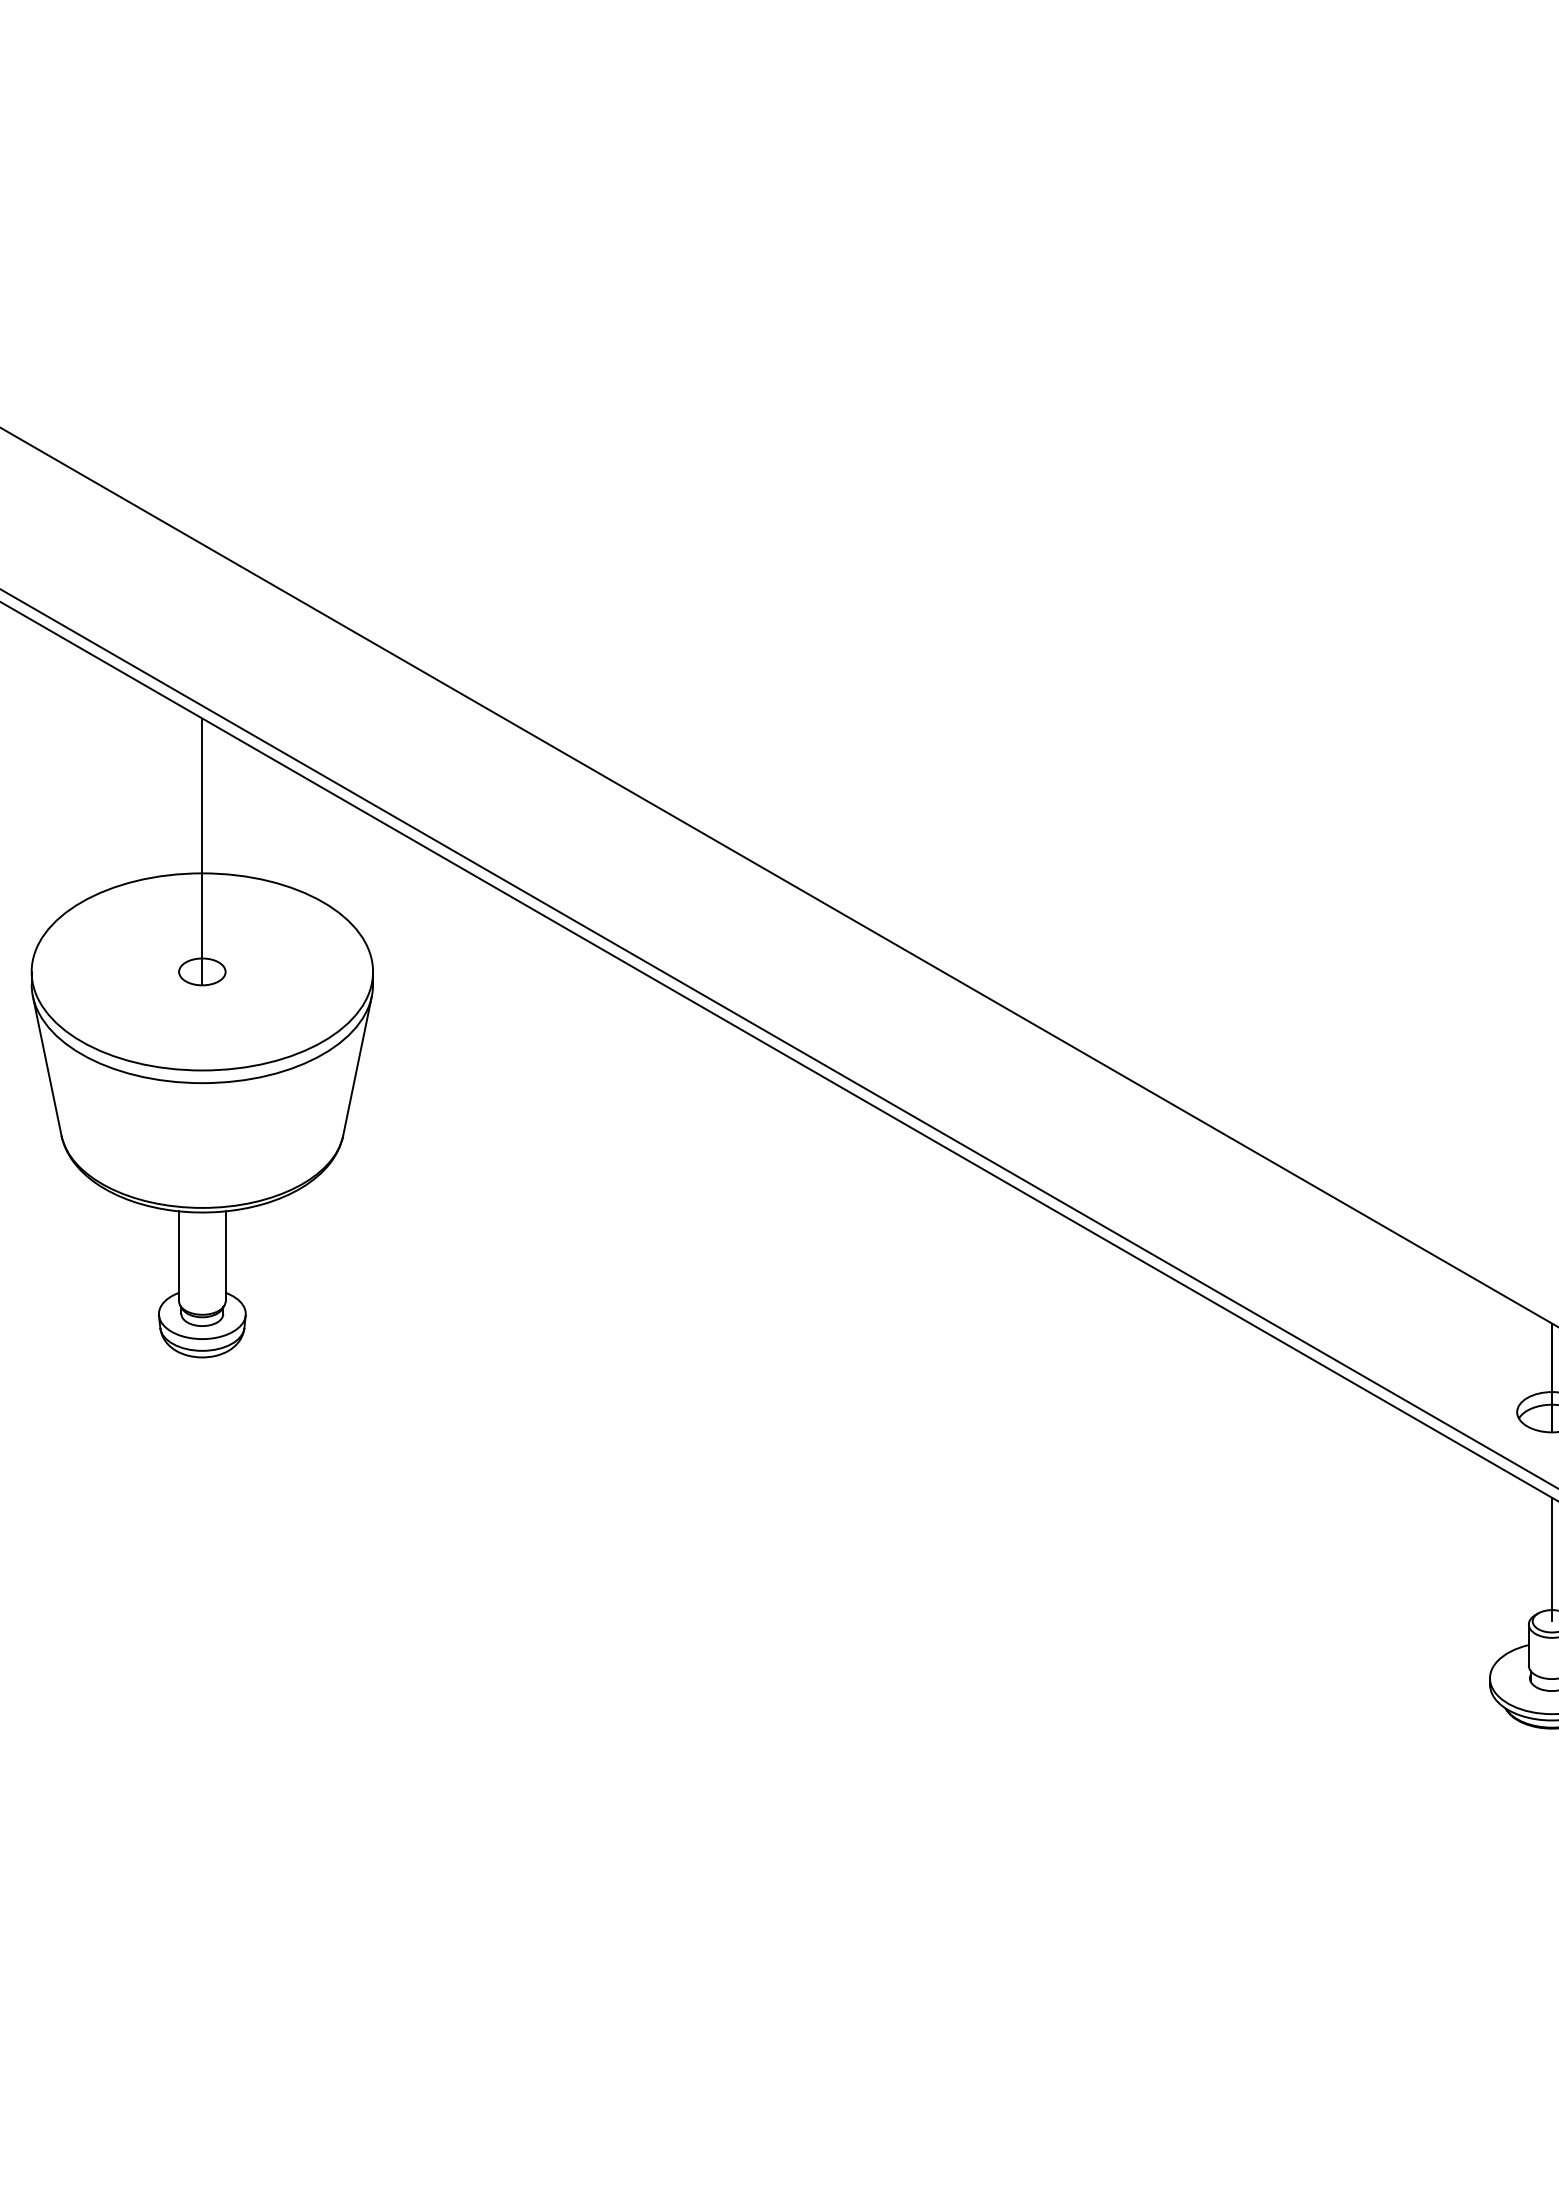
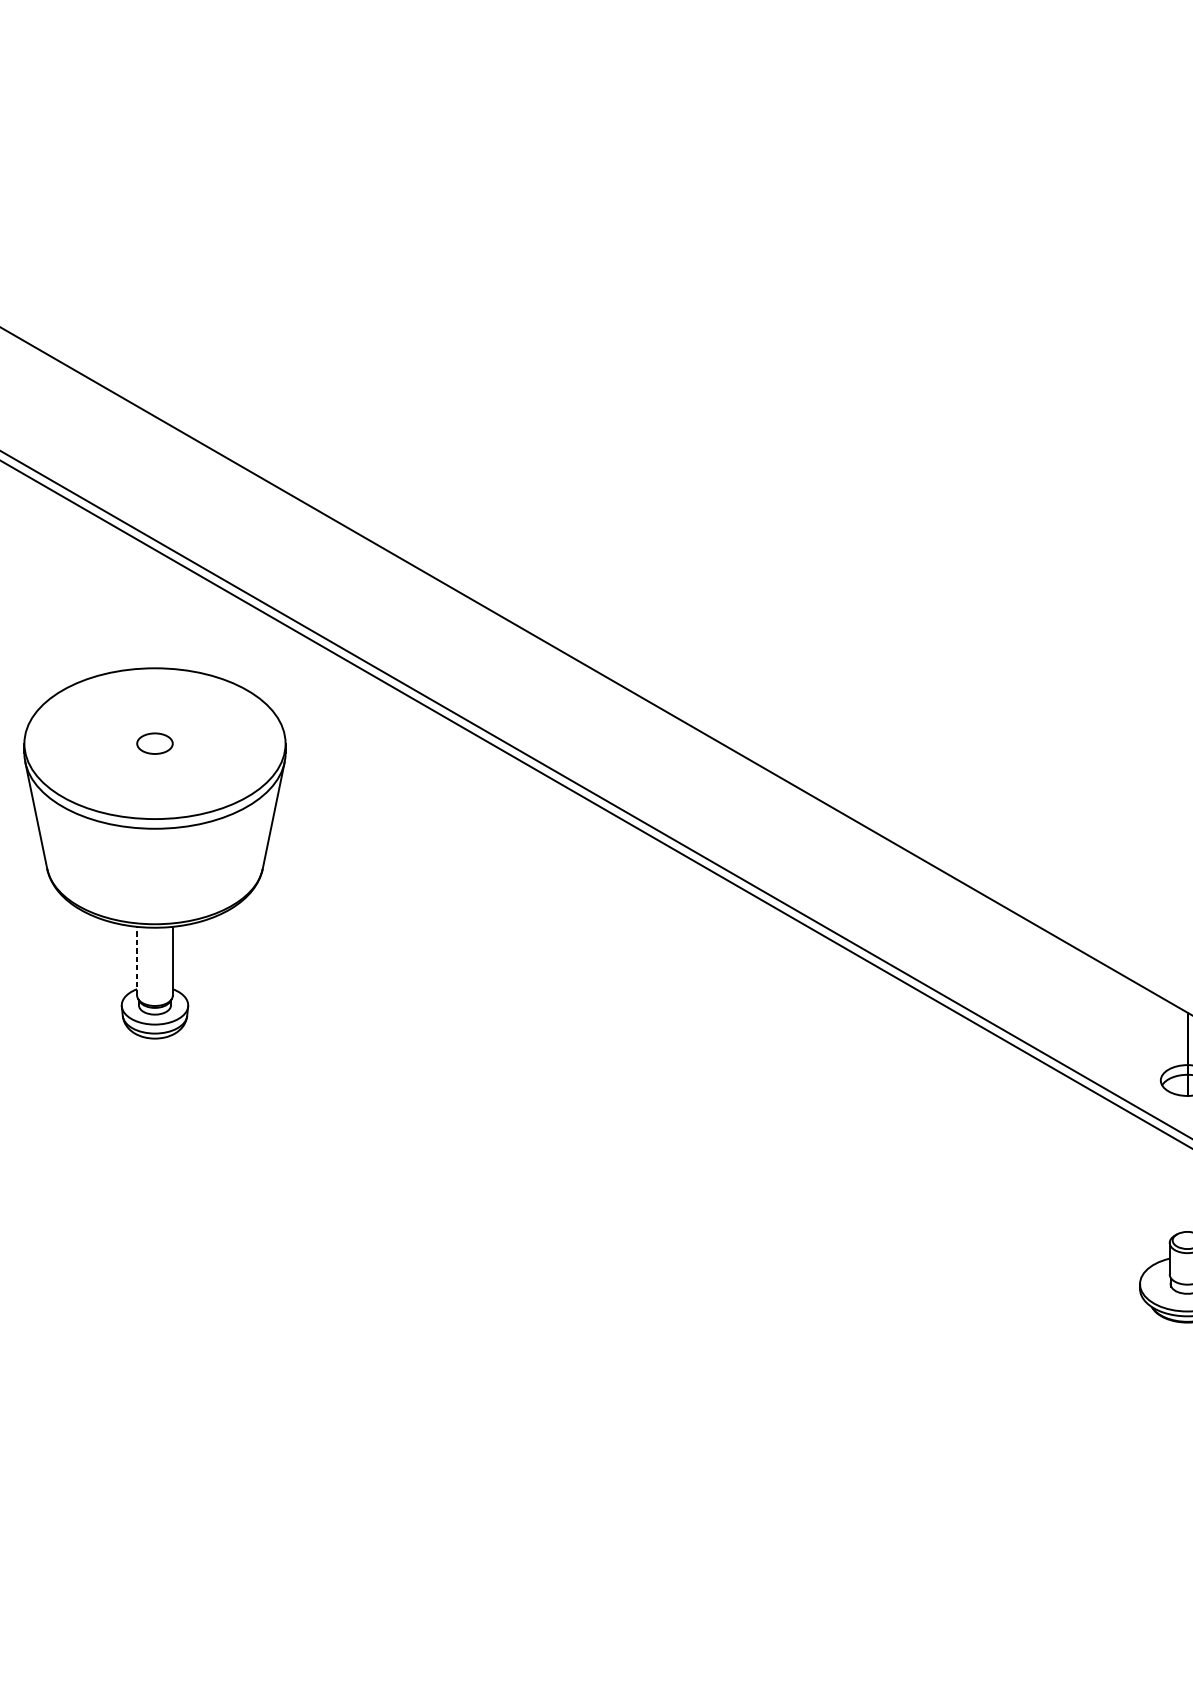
line: (202, 851) -> (155, 651), removed
line: (179, 1256) -> (137, 961), solid -> dashed
line: (1552, 1559) -> (1187, 1193), removed

